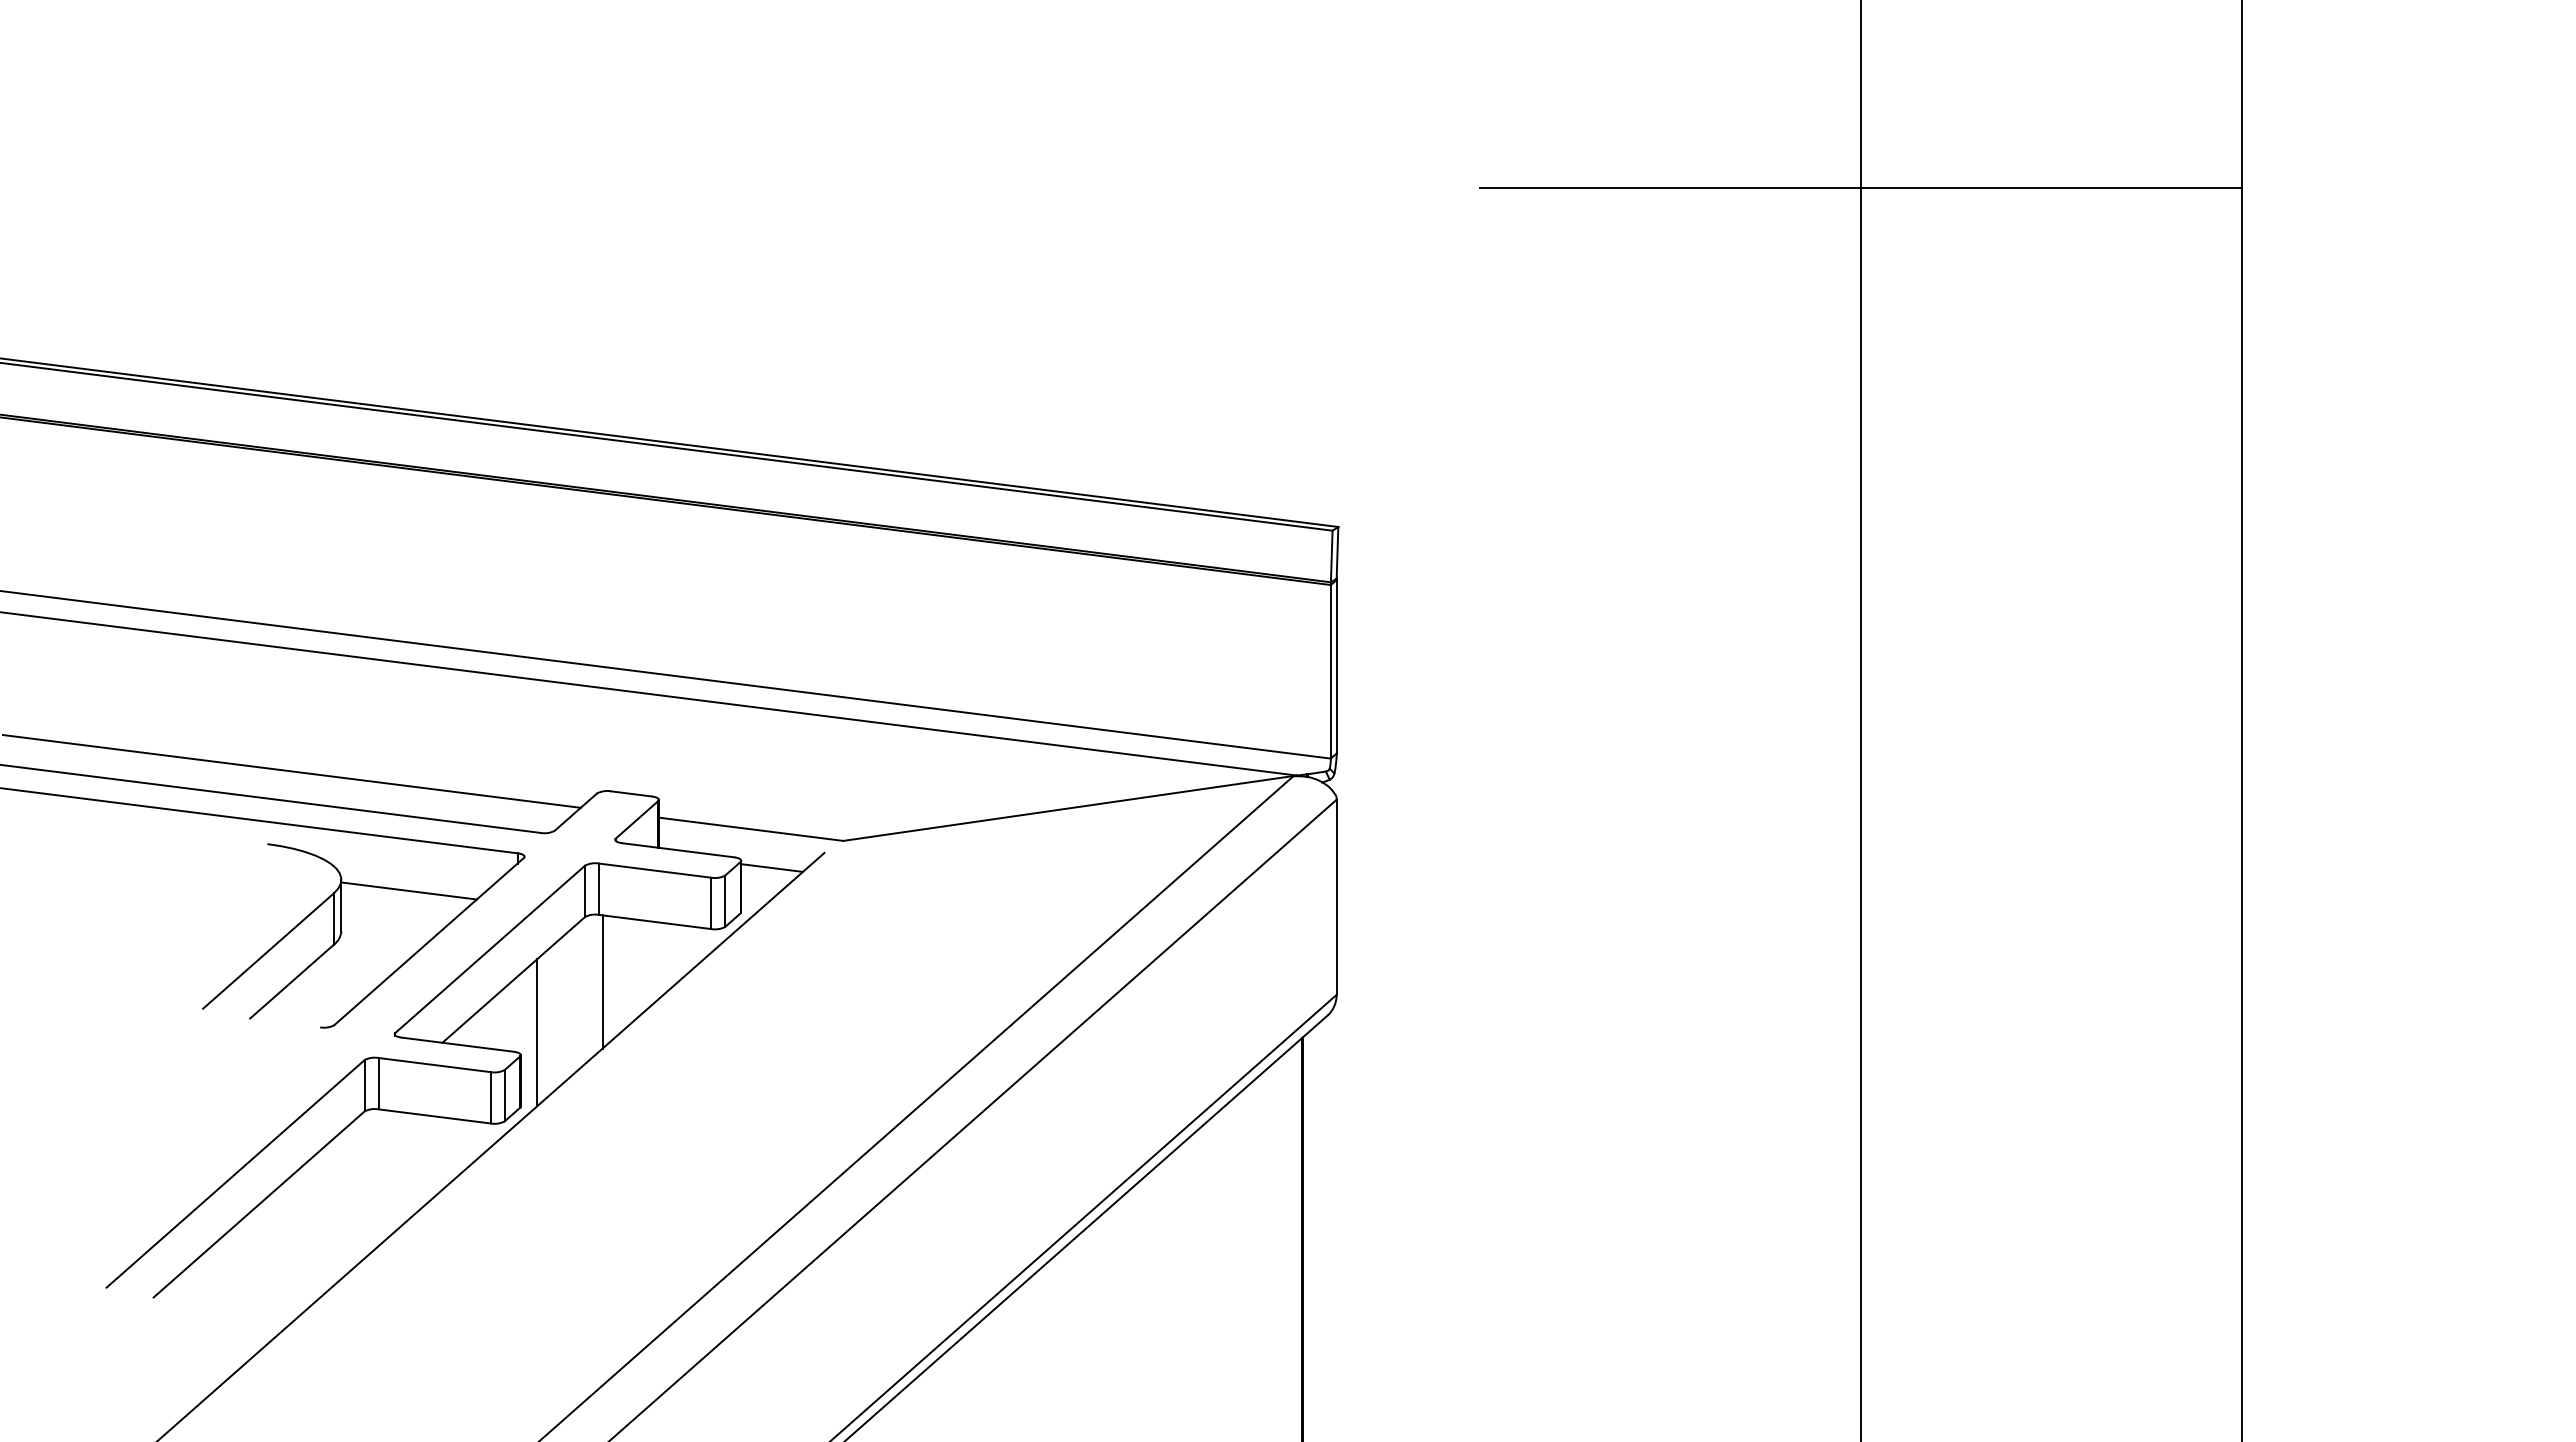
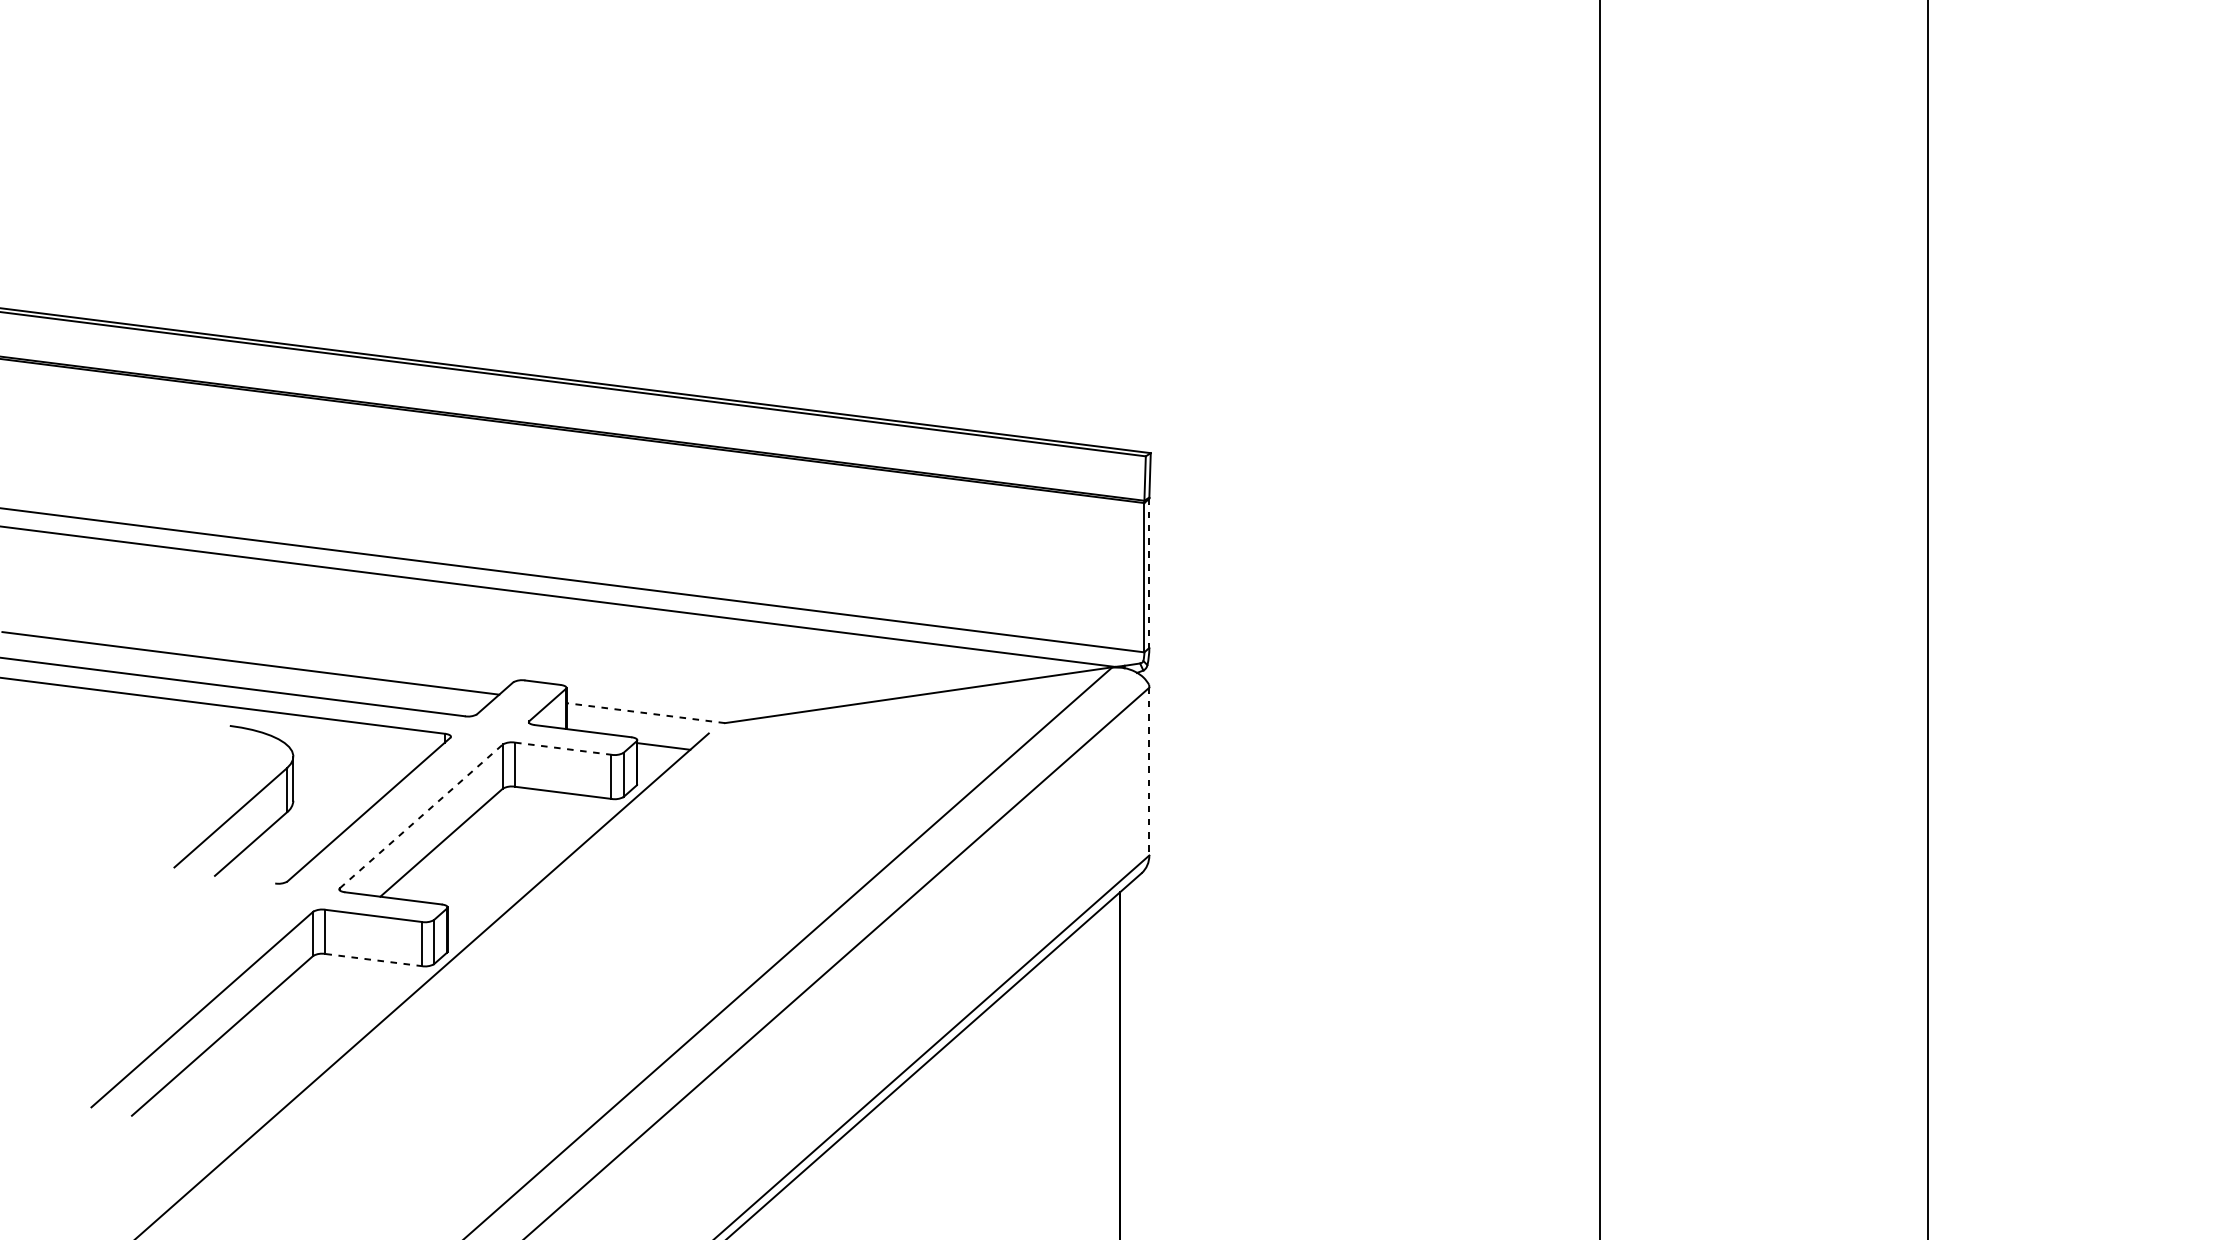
line: (1860, 188) -> (1599, 162), removed
line: (1336, 666) -> (1149, 573), solid -> dashed
line: (751, 829) -> (646, 713), solid -> dashed
line: (655, 870) -> (563, 748), solid -> dashed
line: (408, 890) -> (351, 765), removed
line: (1336, 897) -> (1149, 771), solid -> dashed
line: (490, 948) -> (421, 815), solid -> dashed
line: (602, 981) -> (517, 844), removed
line: (537, 1032) -> (462, 887), removed
line: (435, 1116) -> (374, 960), solid -> dashed

